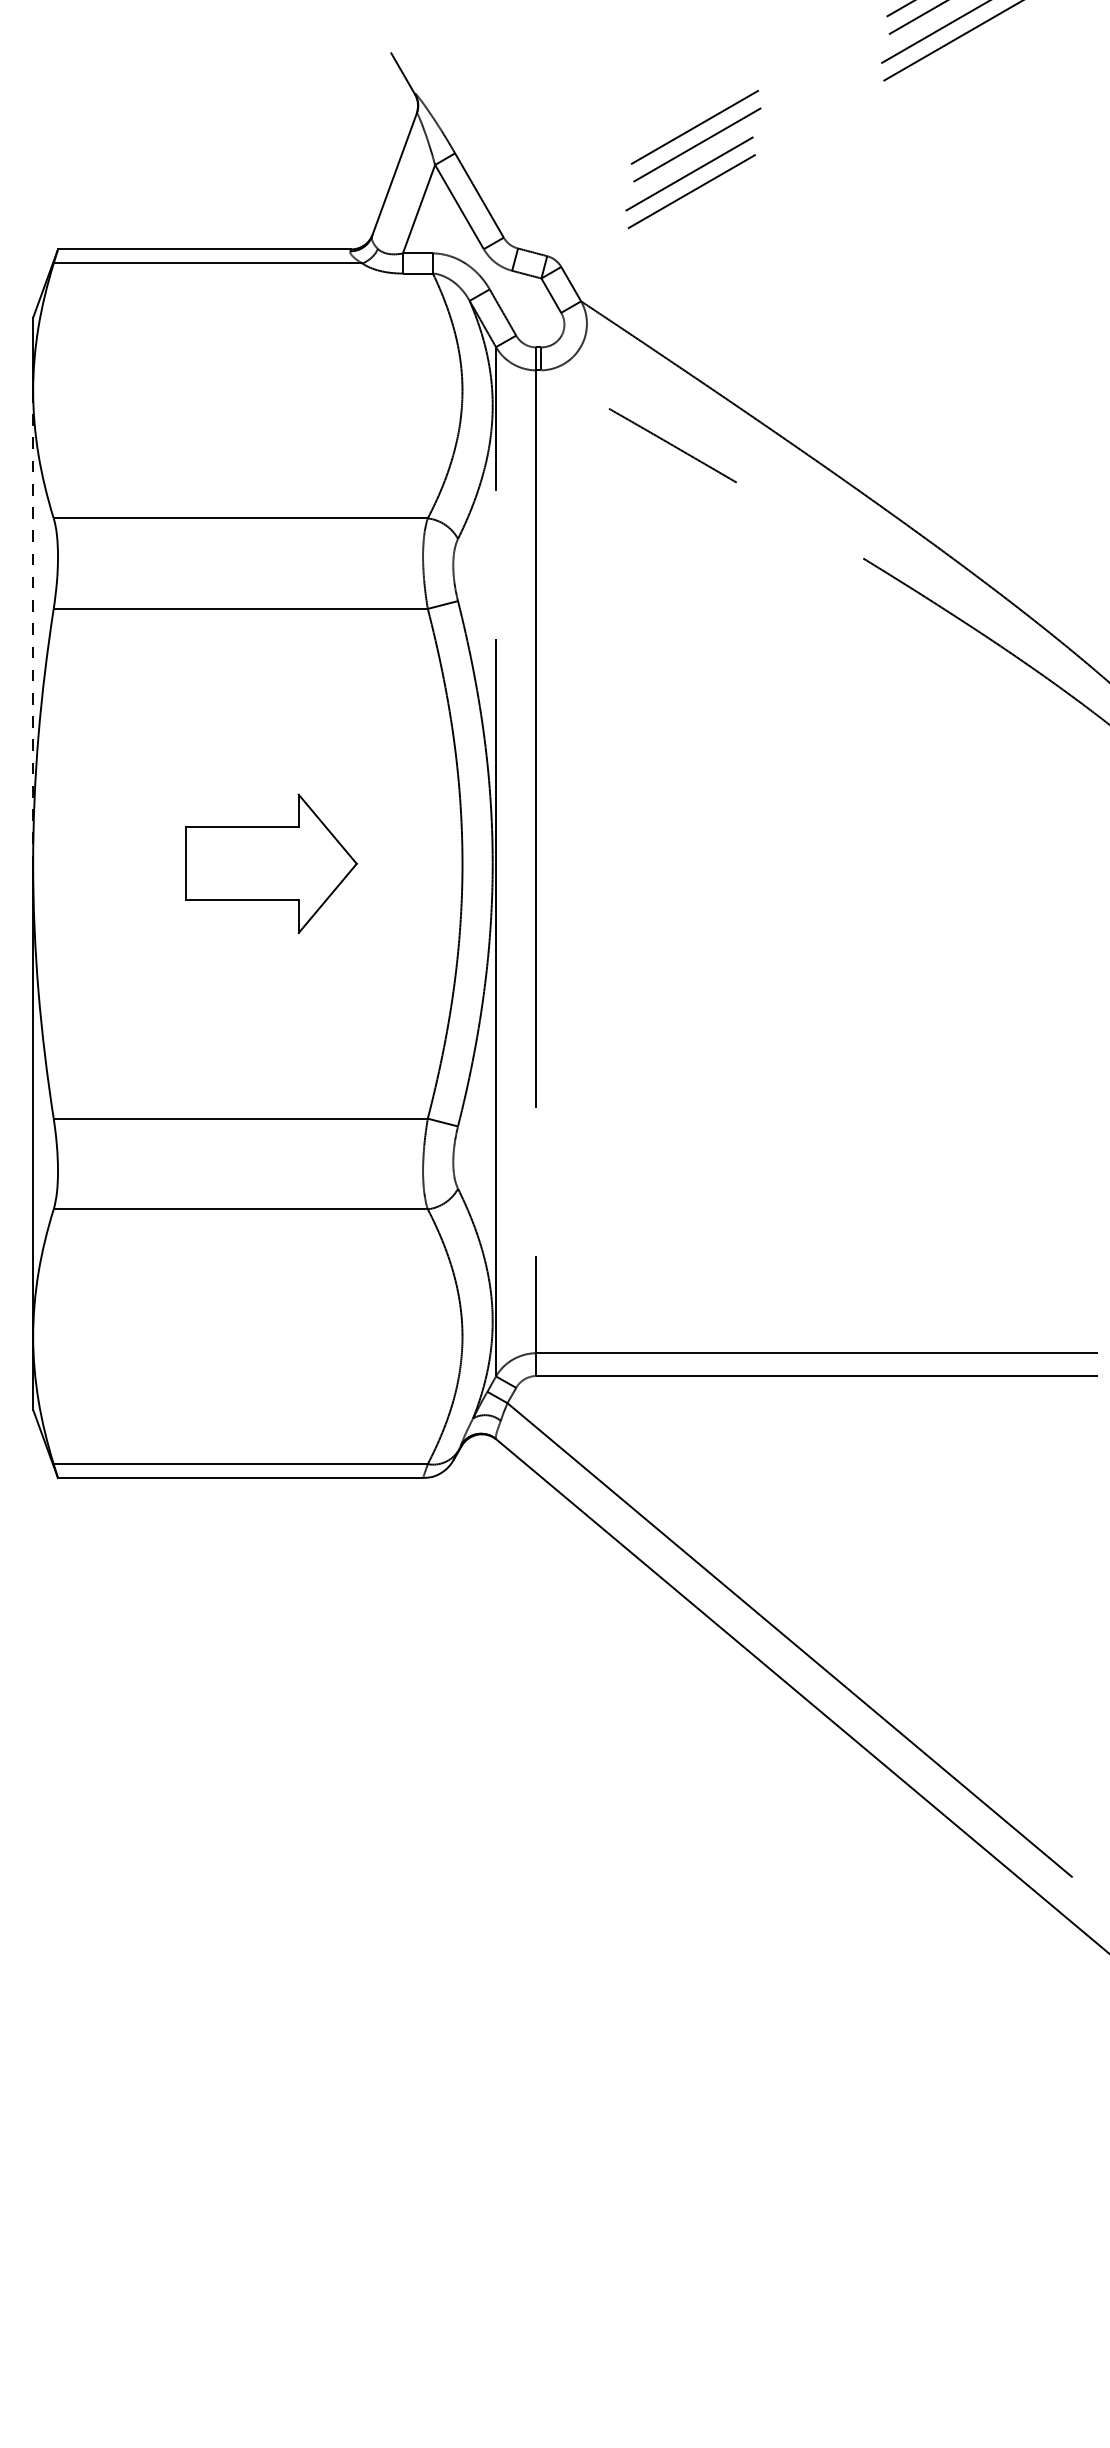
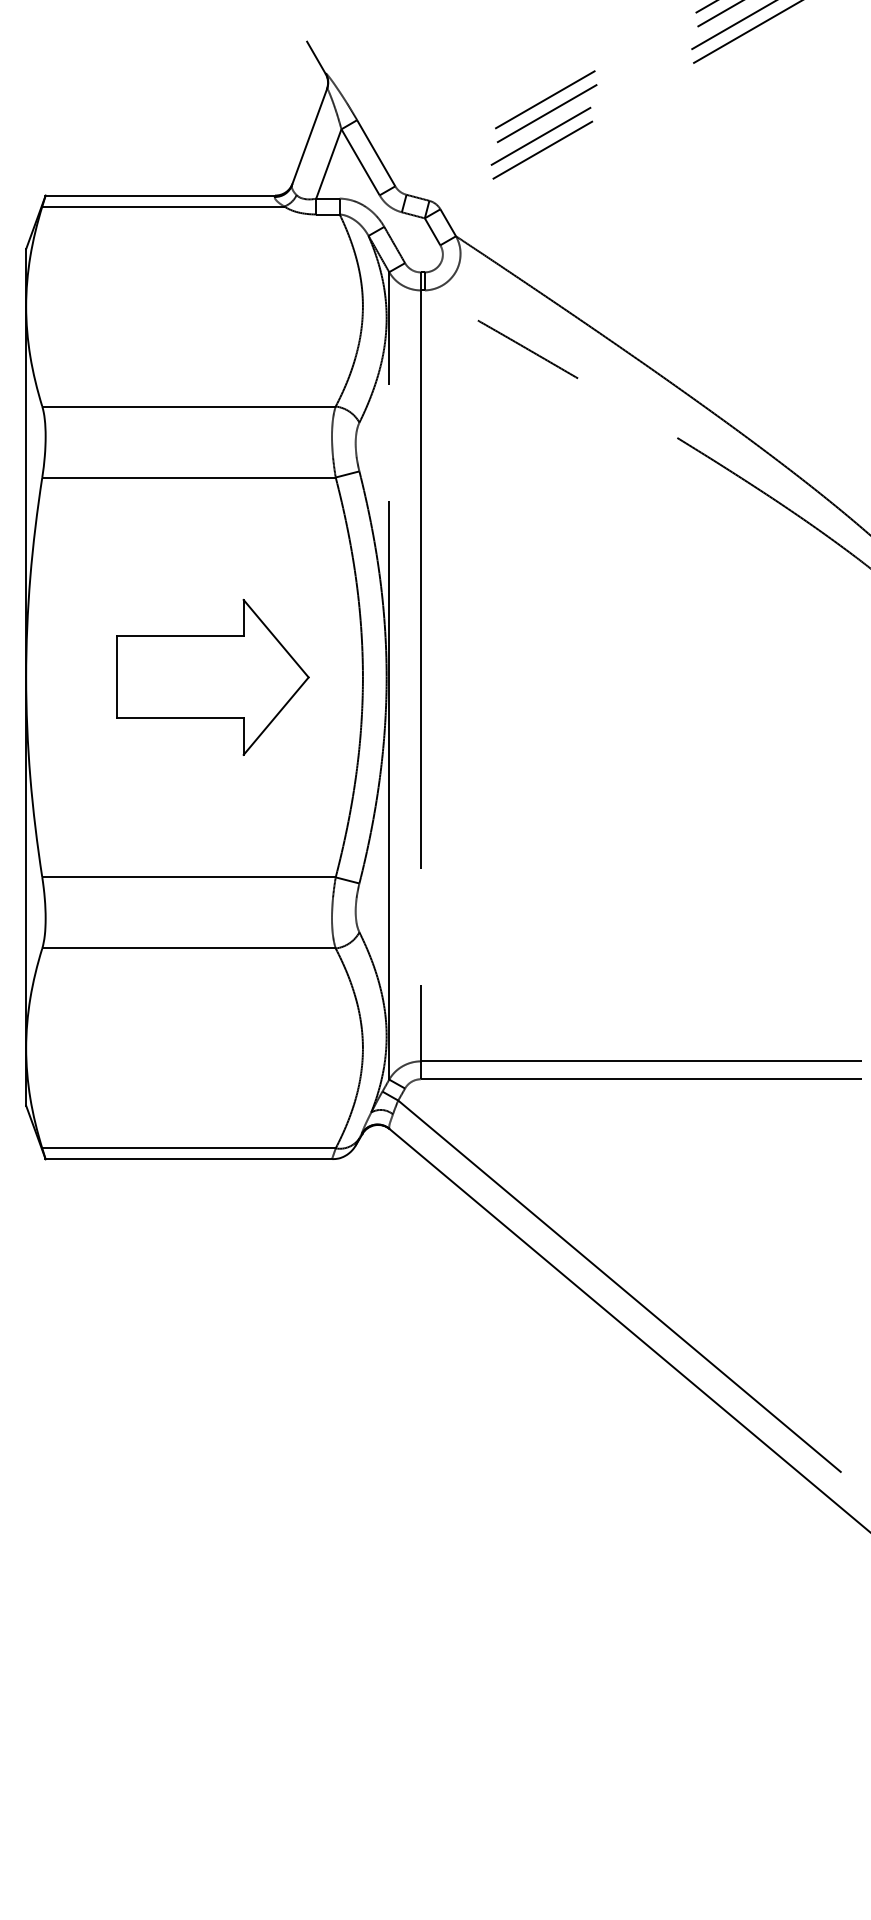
line: (33, 627) -> (26, 492), dashed -> solid
part: (271, 863) -> (213, 677), size x1.43

